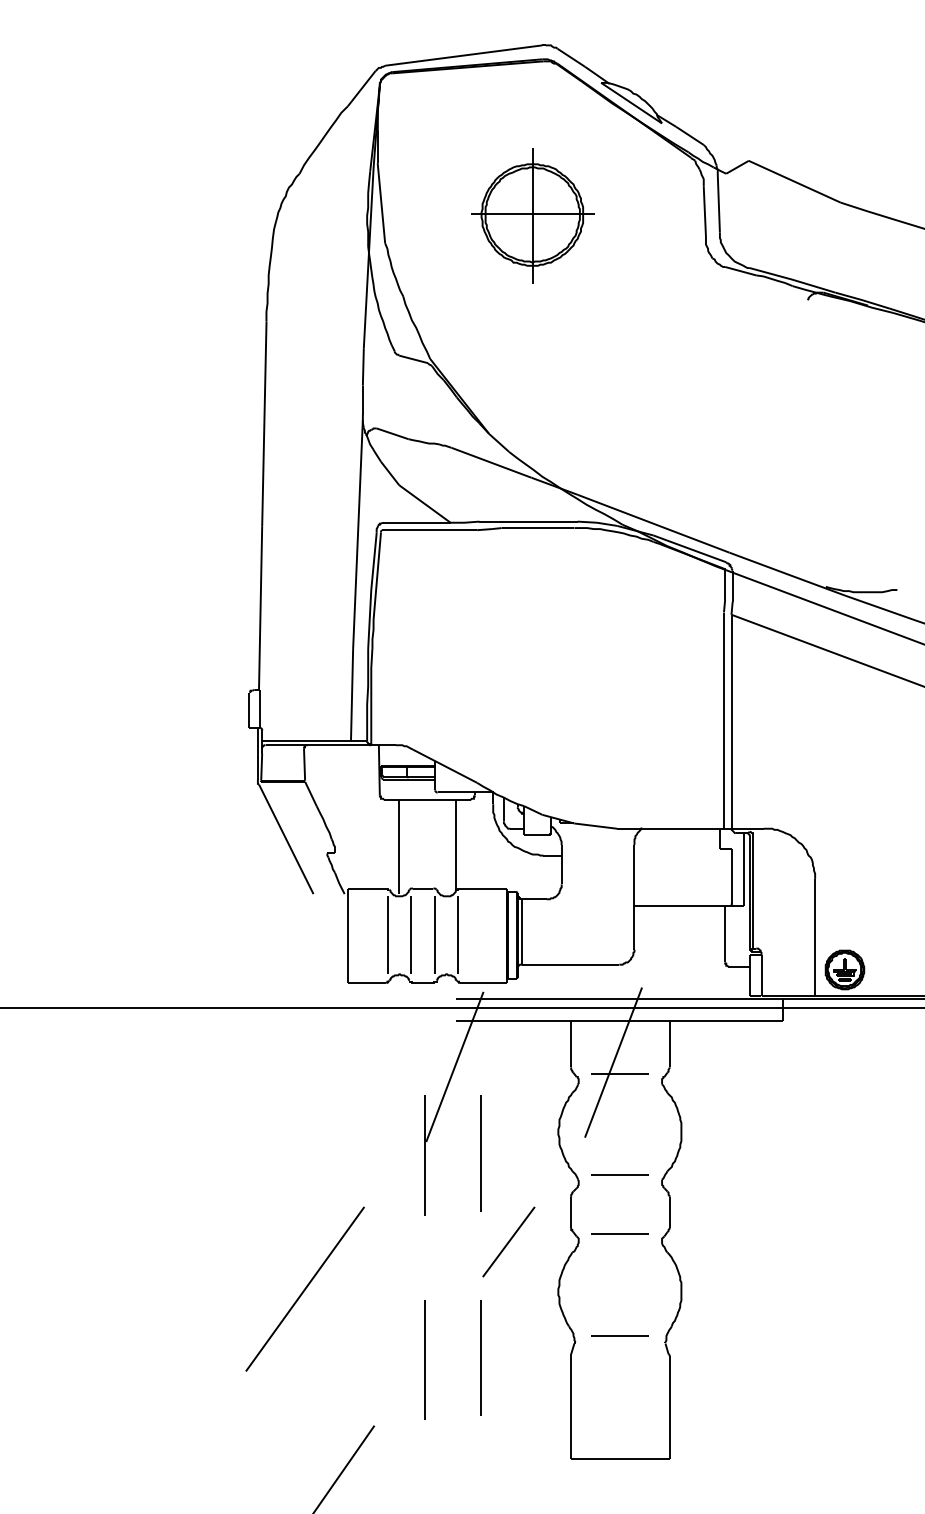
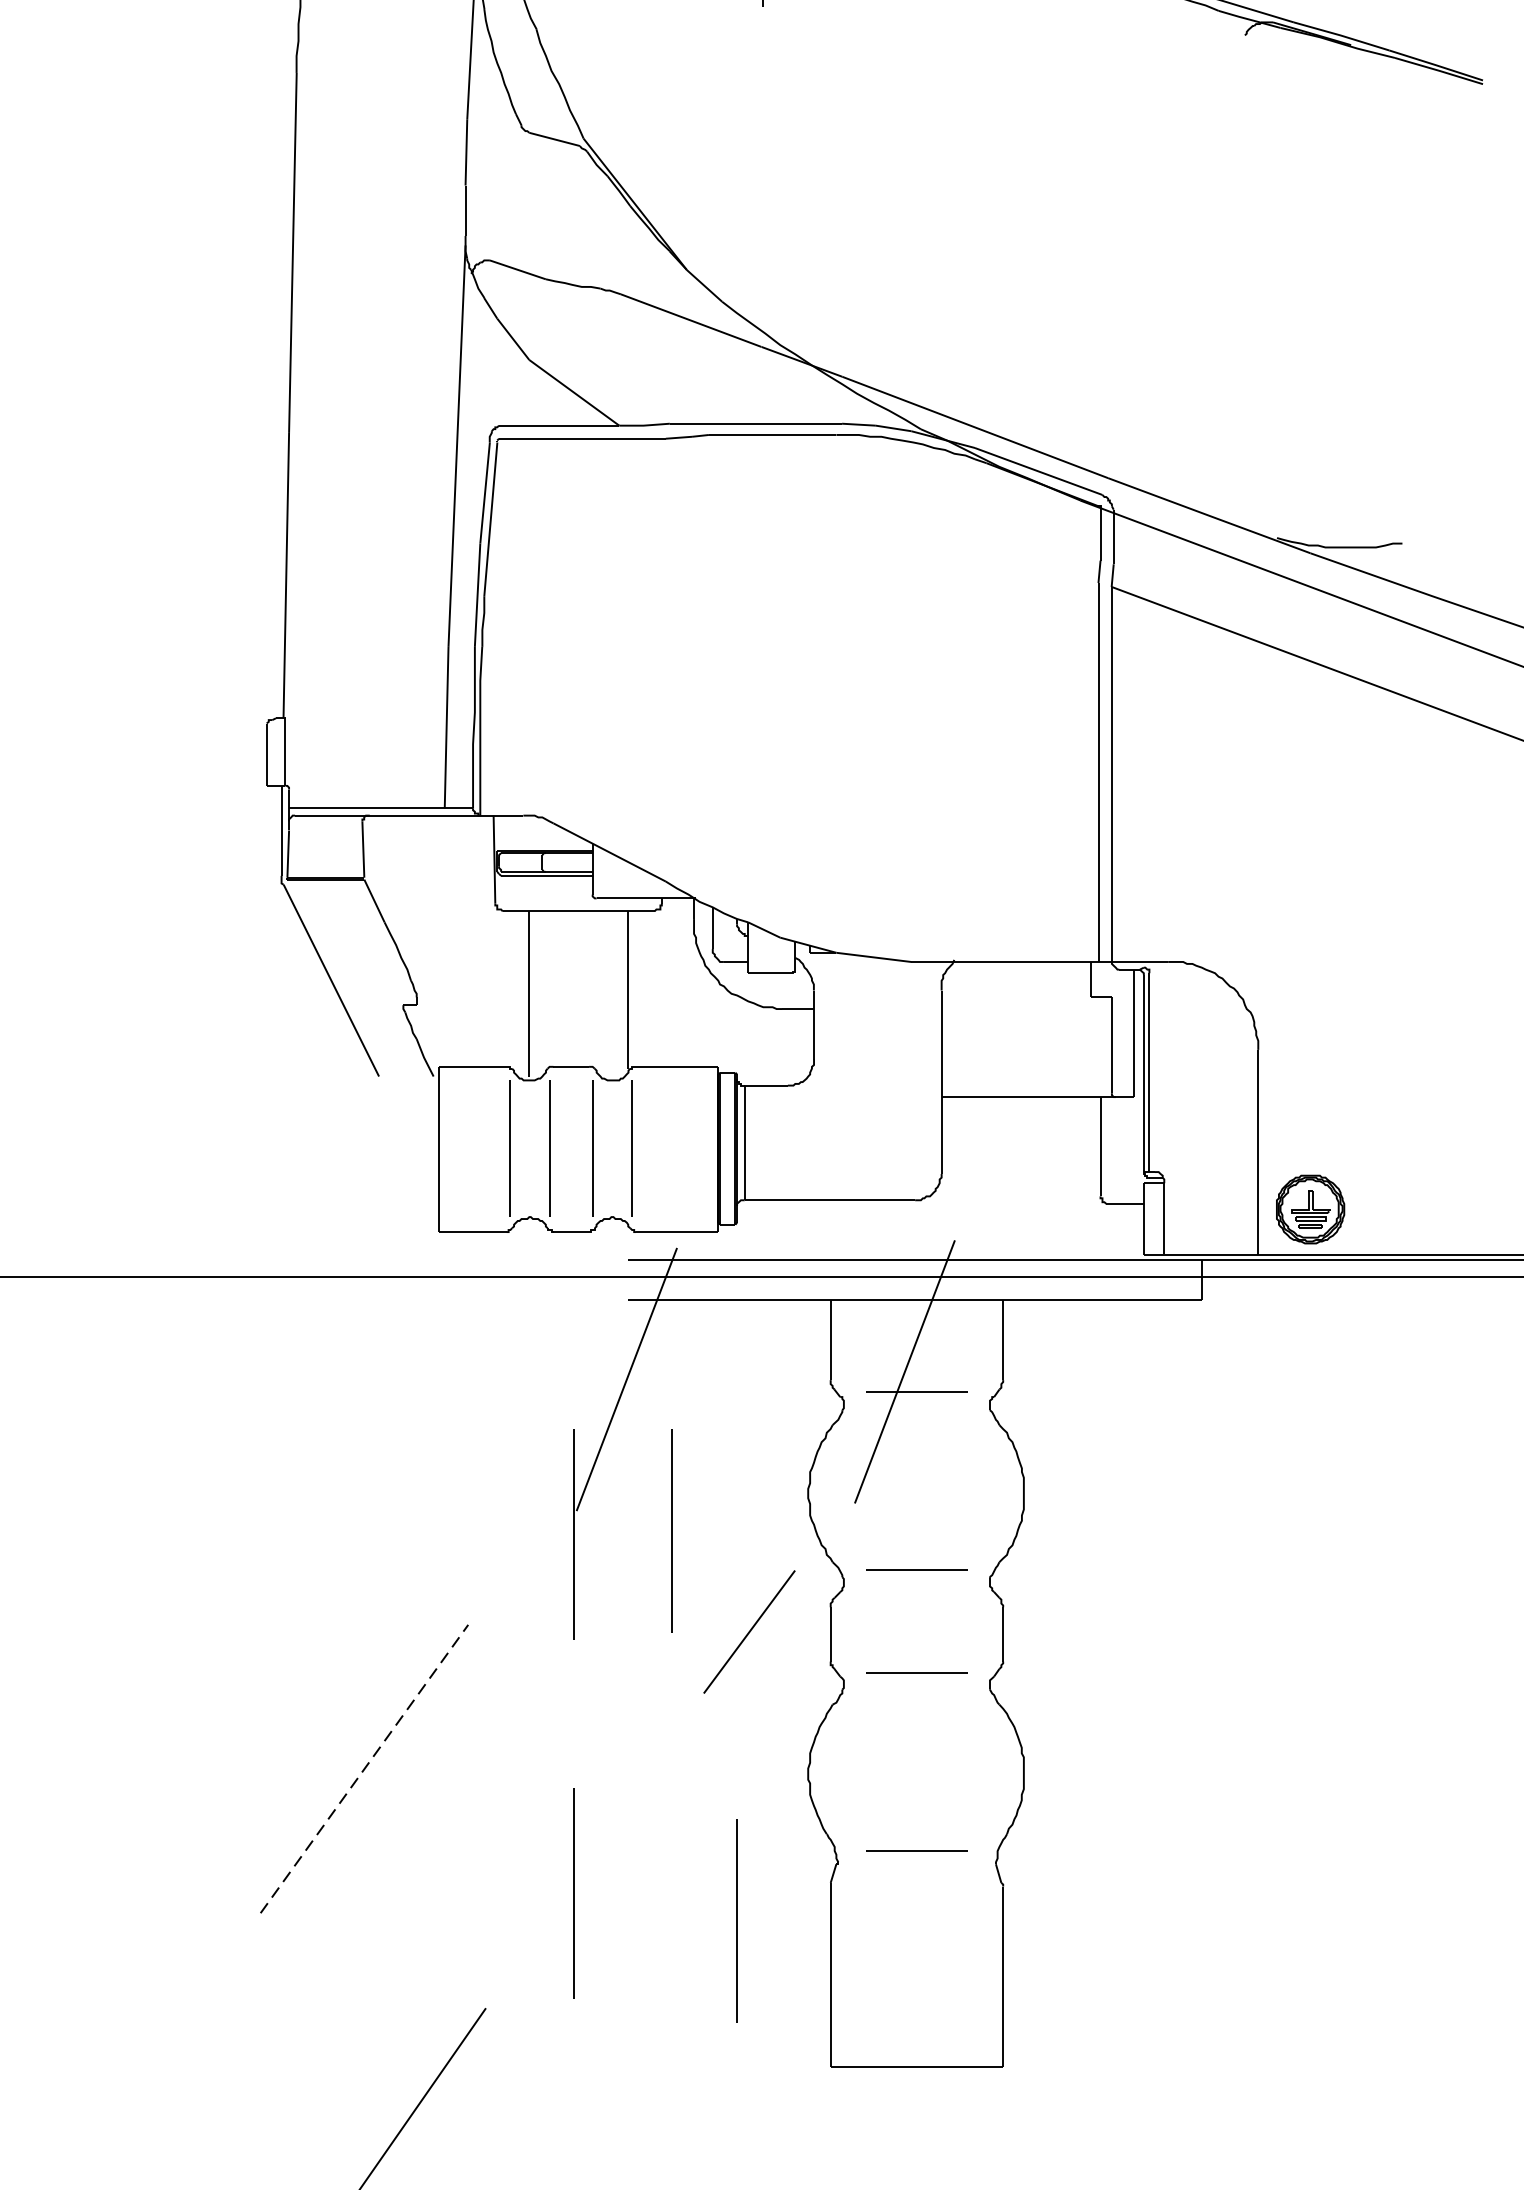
line: (508, 1241) -> (748, 1631), moved
line: (305, 1288) -> (365, 1767), solid -> dashed
line: (480, 1357) -> (736, 1920), moved

